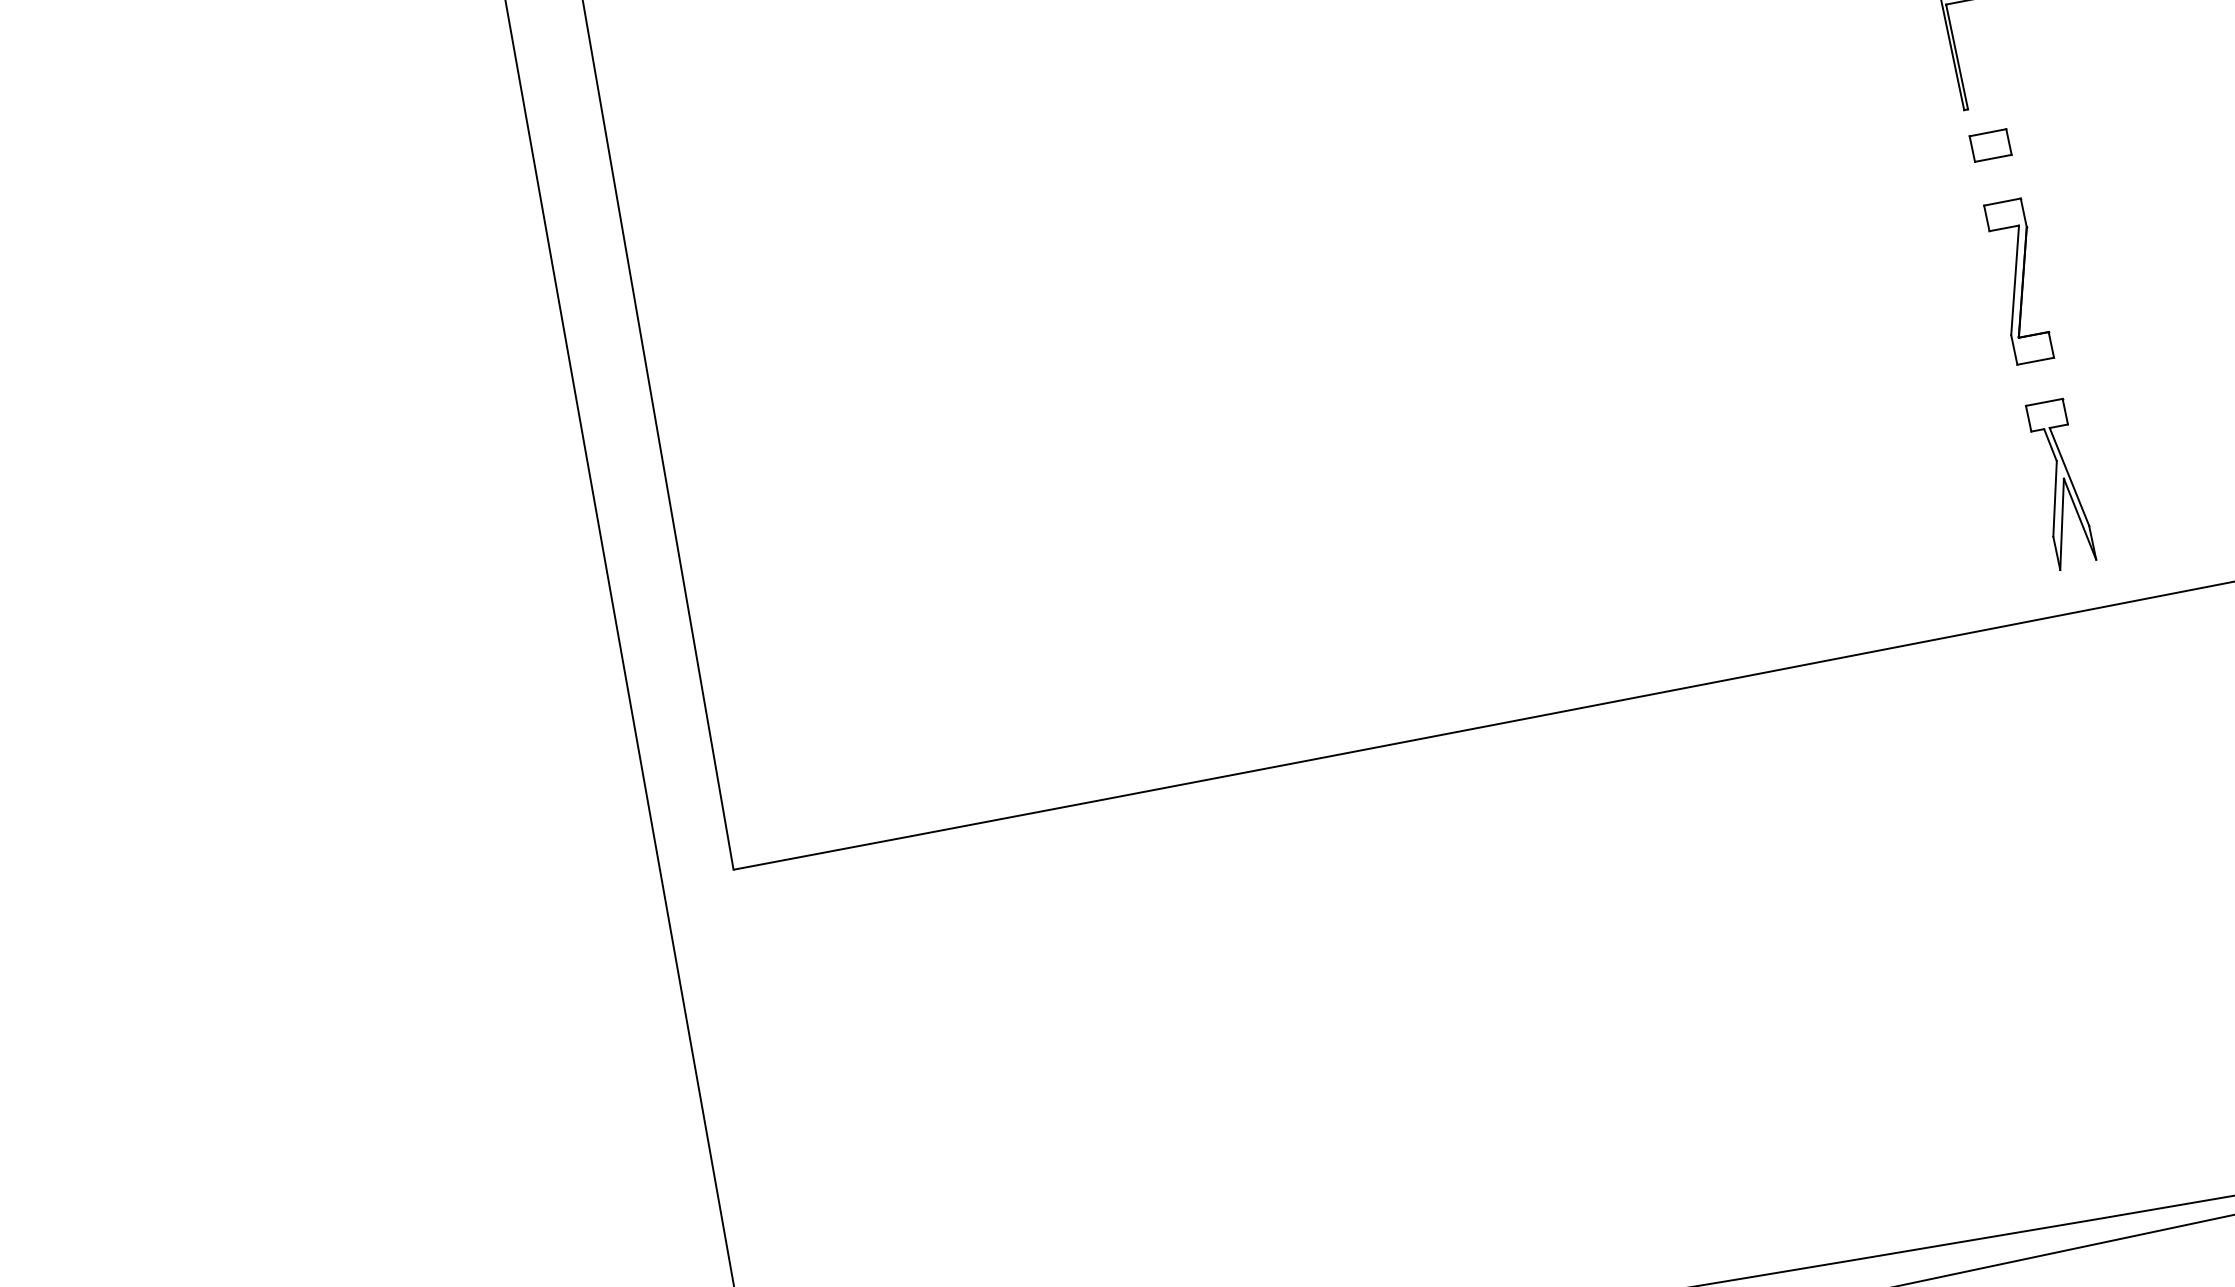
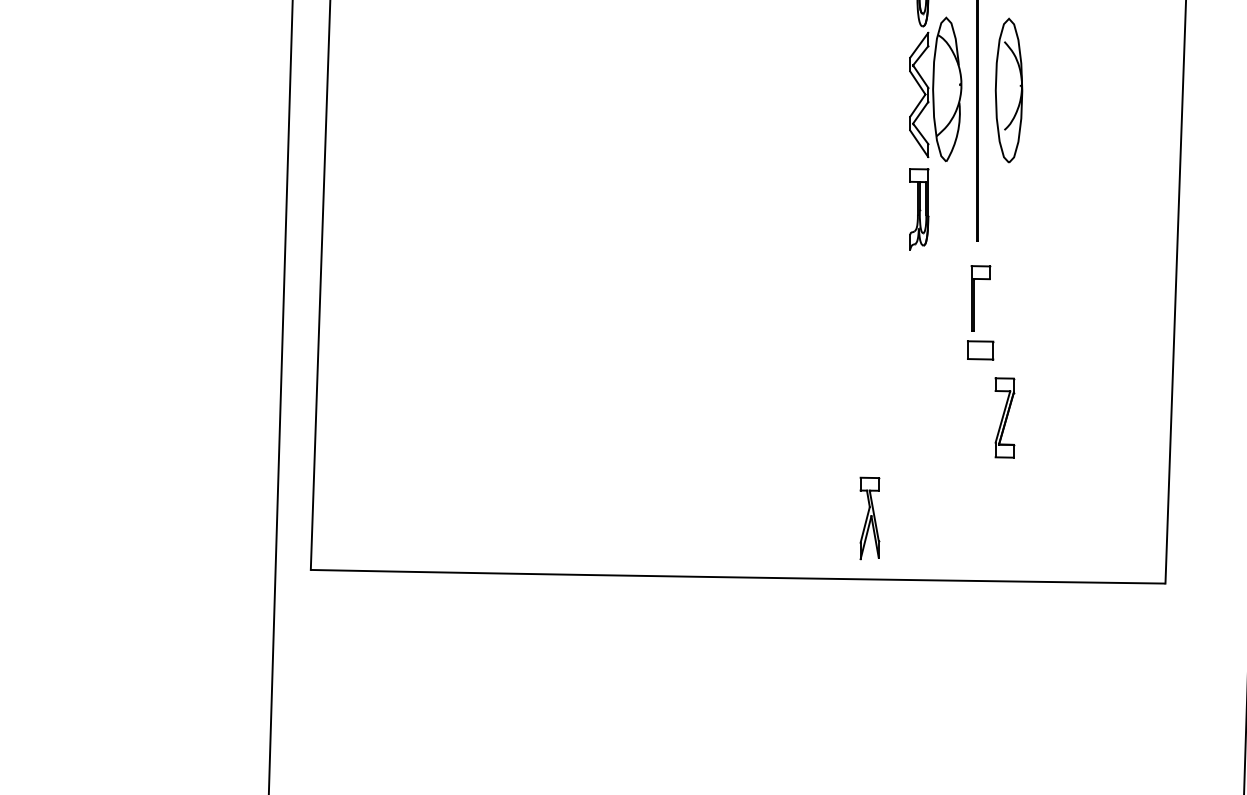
part: (1990, 145) -> (980, 350), size x1.4
part: (2018, 280) -> (1004, 417), moved
part: (2060, 484) -> (869, 518), moved

